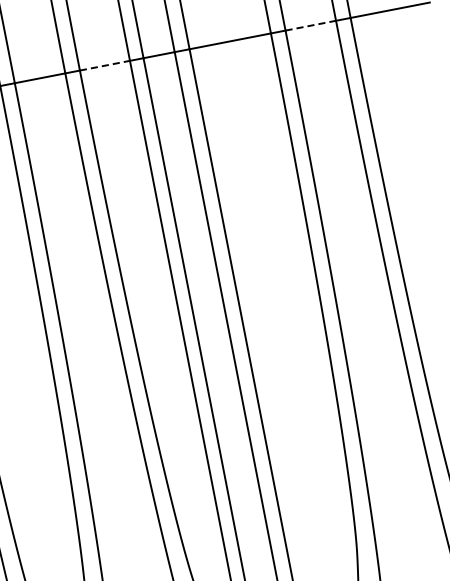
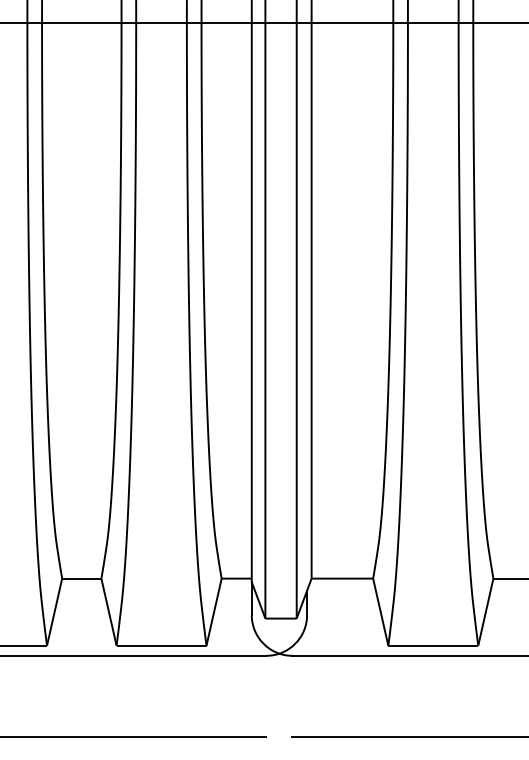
line: (310, 25) -> (433, 22), dashed -> solid
line: (105, 65) -> (227, 22), dashed -> solid

